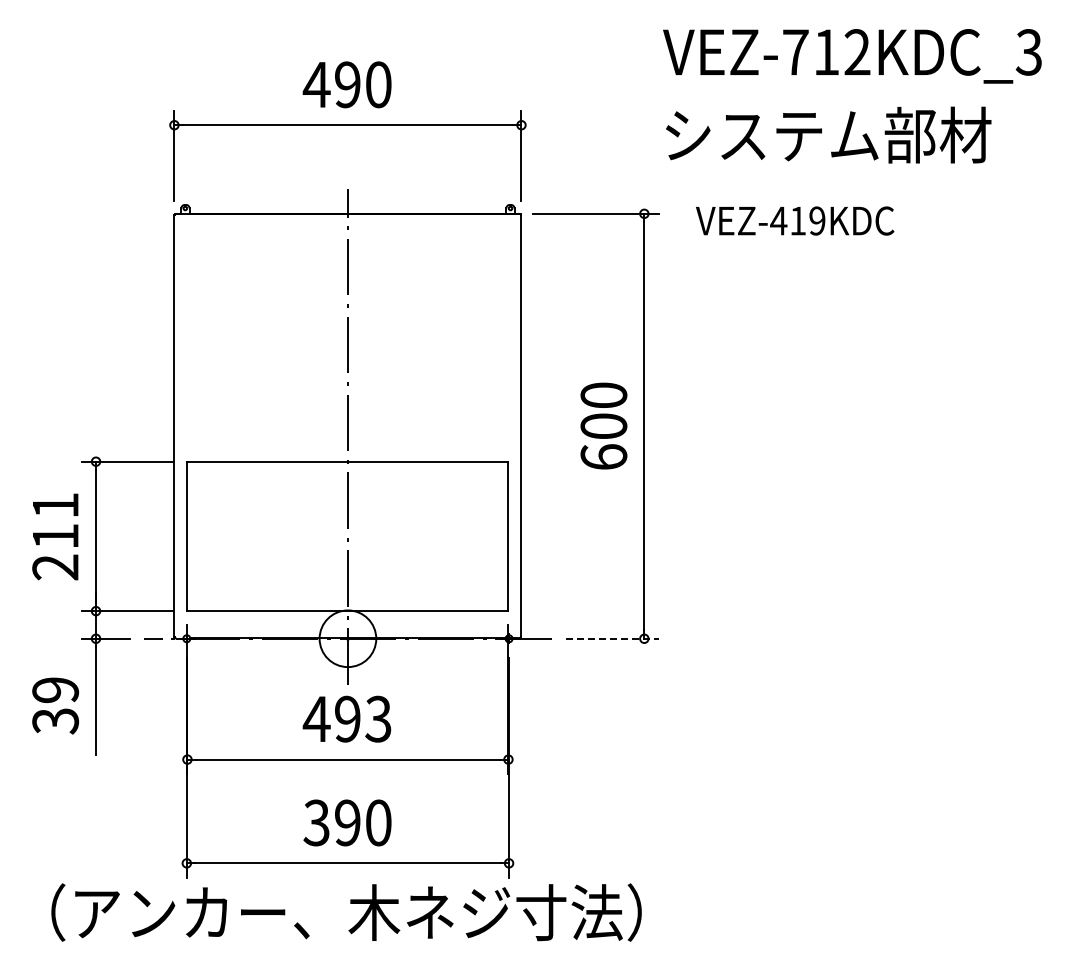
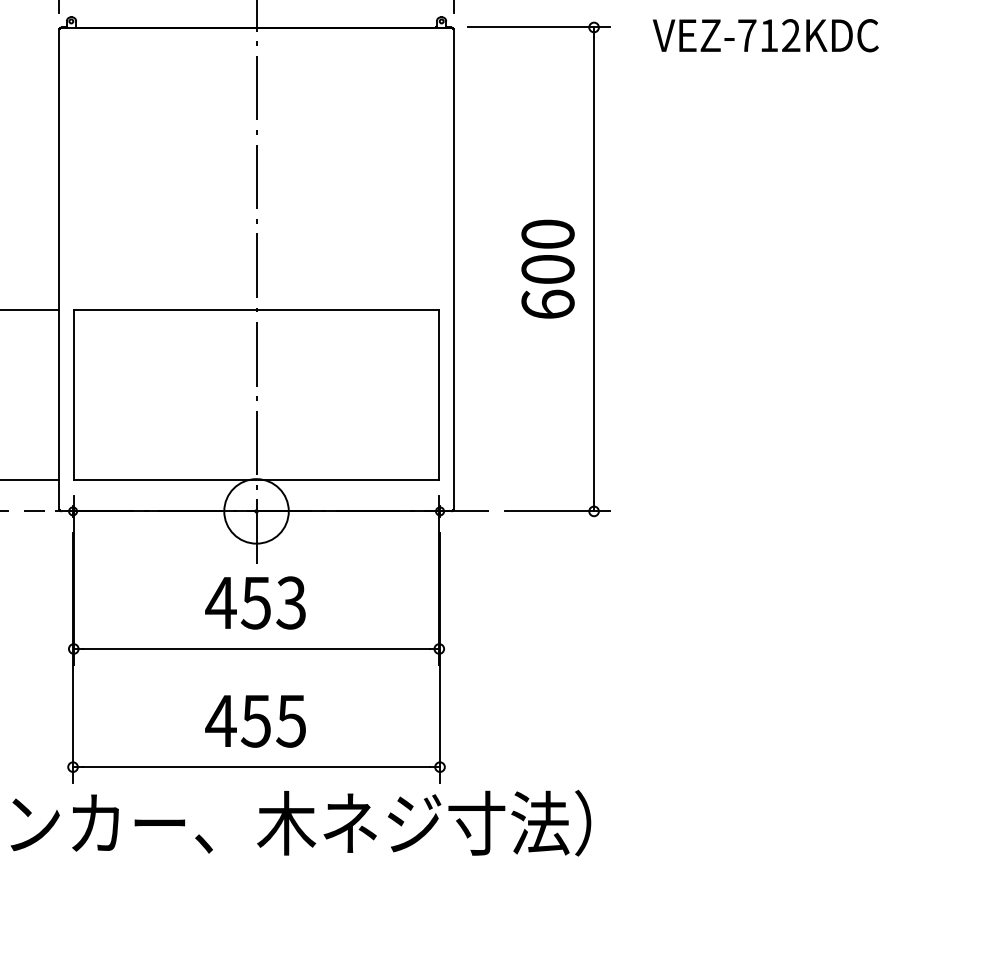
text: (797, 220) -> (768, 35), VEZ-419KDC -> VEZ-712KDC
line: (612, 638) -> (557, 511), dashed -> solid
text: (347, 718) -> (256, 602), 493 -> 453
text: (346, 822) -> (254, 720), 390 -> 455

